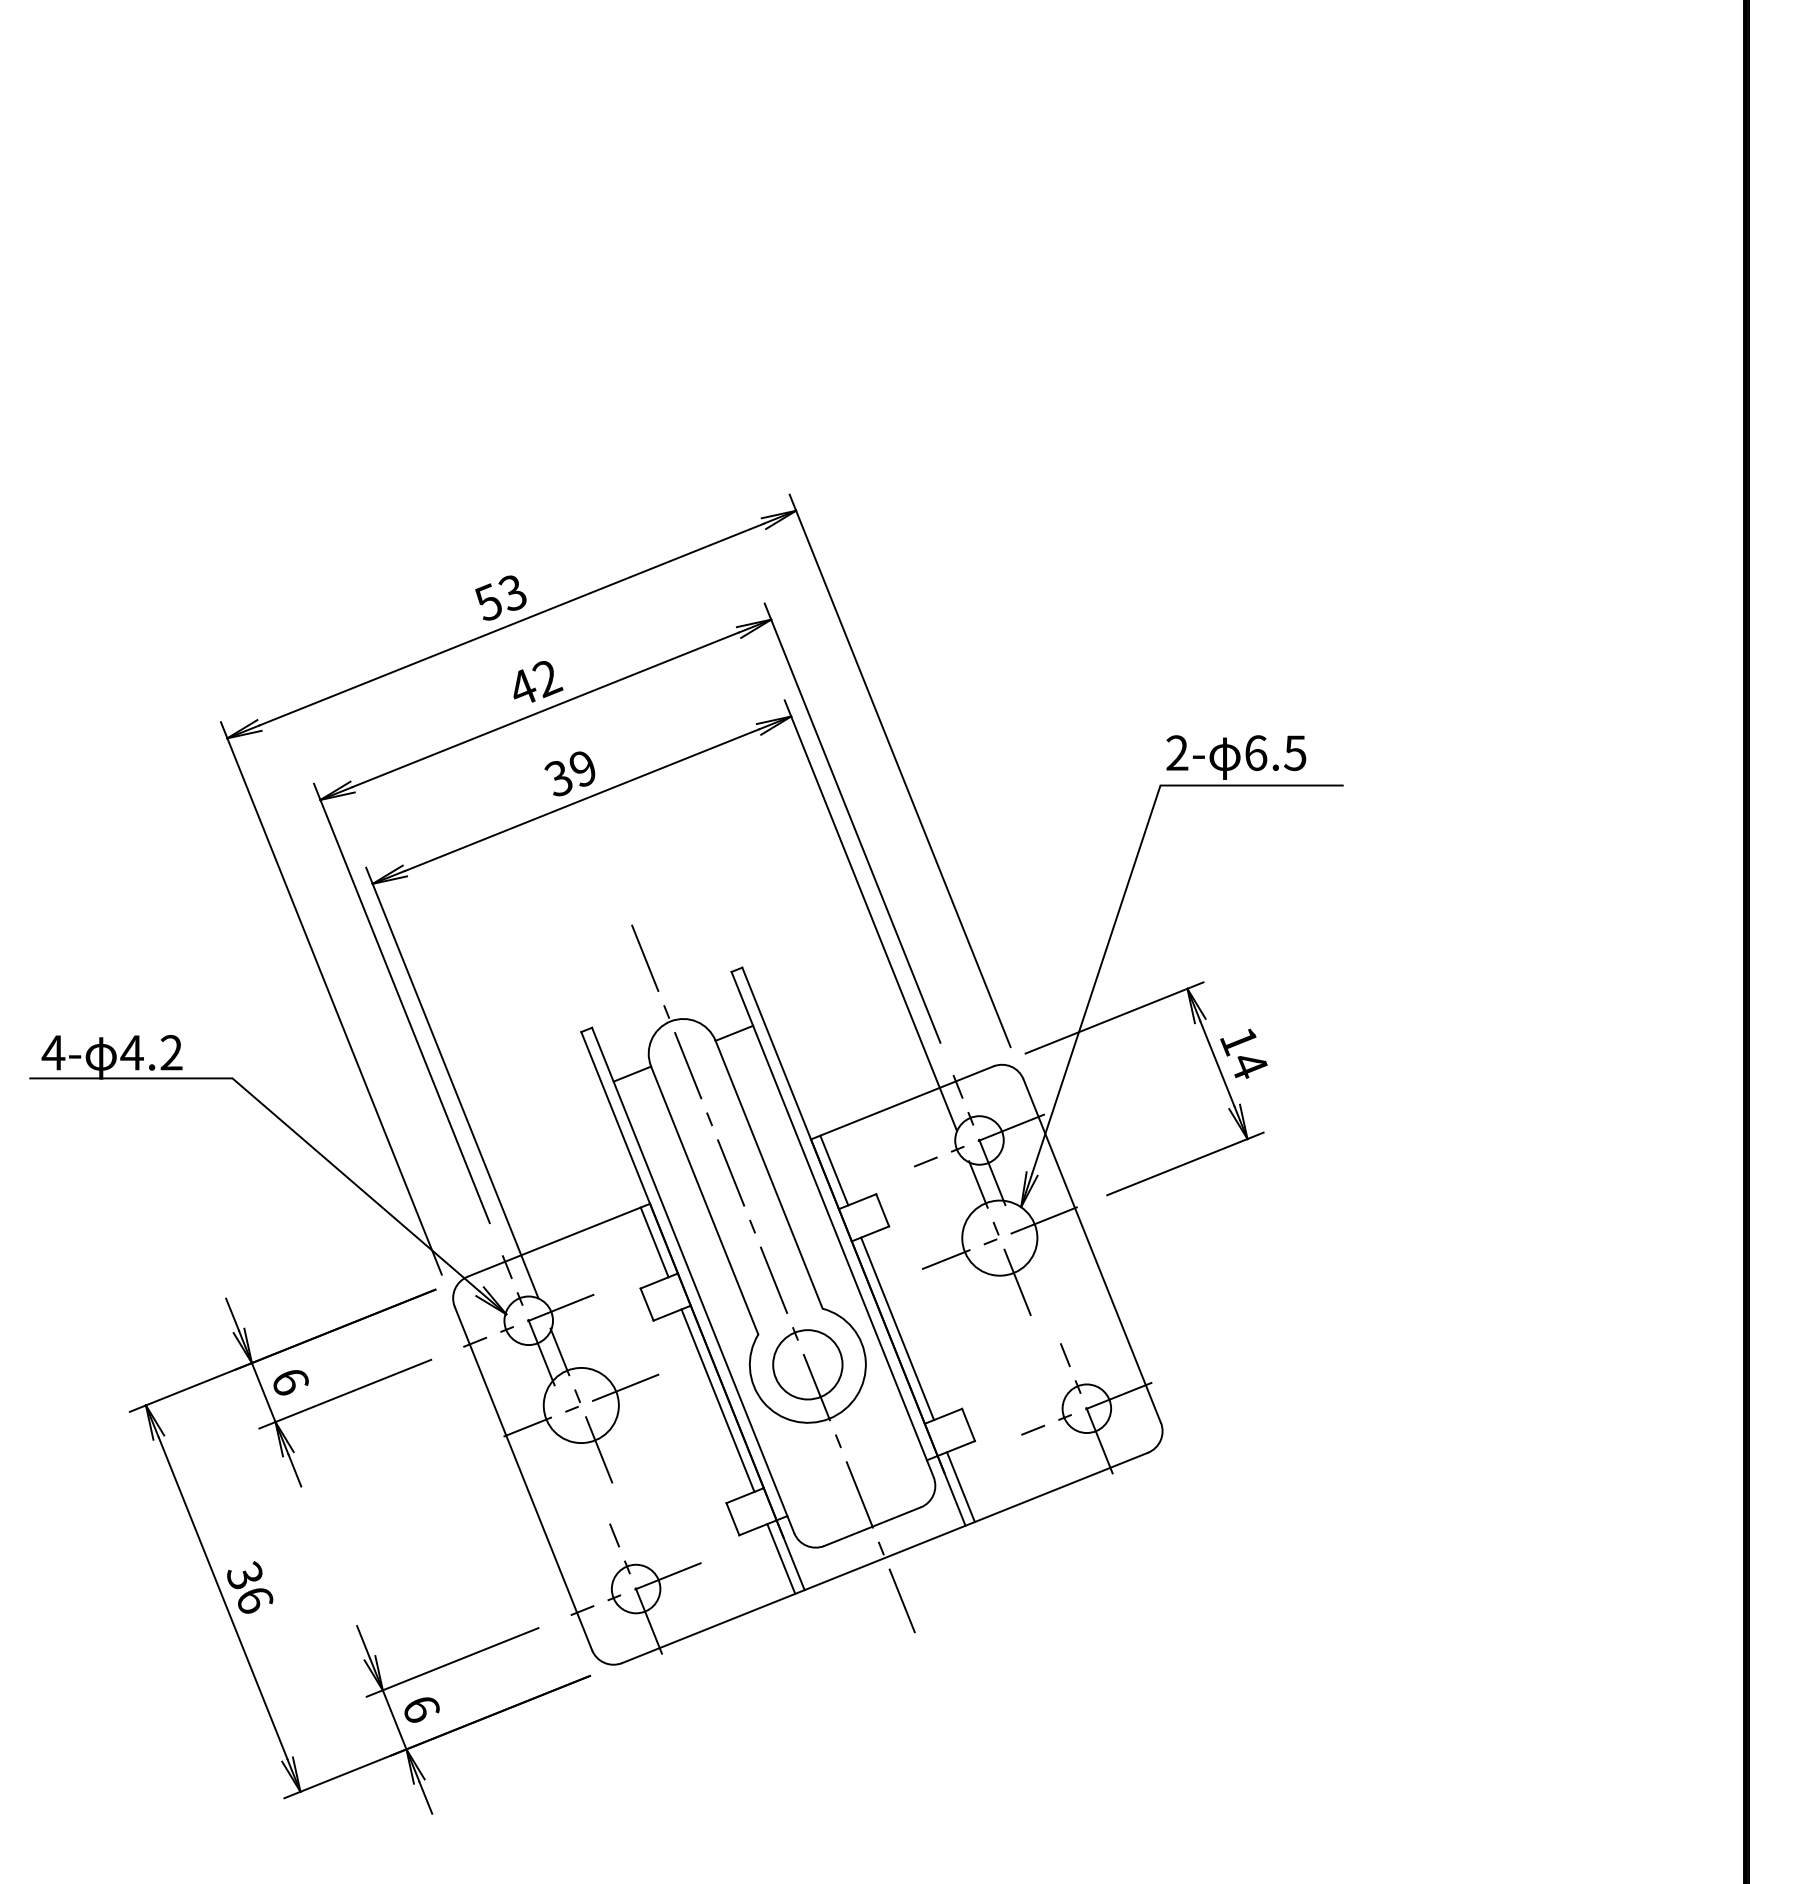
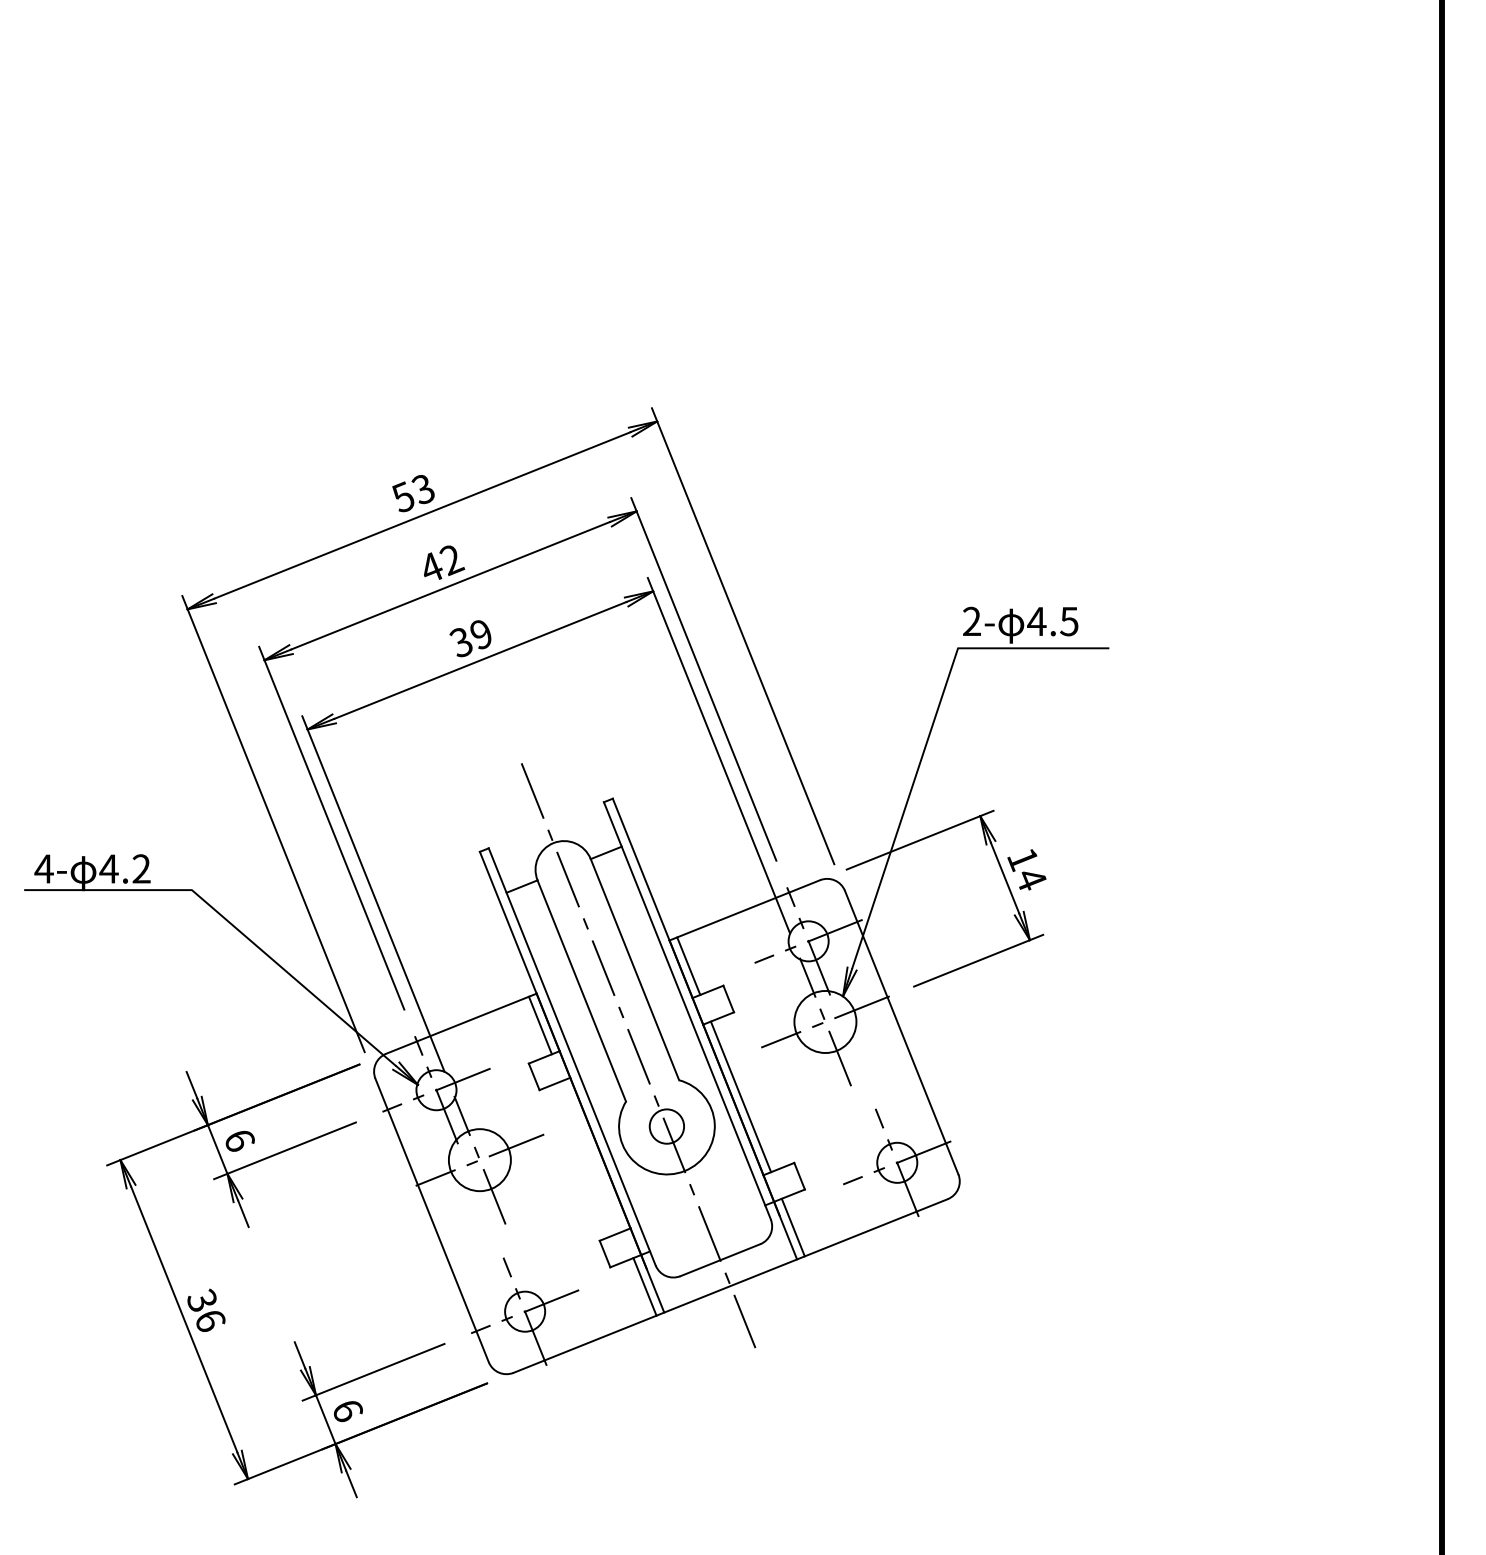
text: (1255, 753) -> (1036, 621), 6.5 -> 4.5
circle: (807, 1364) -> (666, 1126), size x0.6
line: (717, 1400) -> (592, 1156), removed

